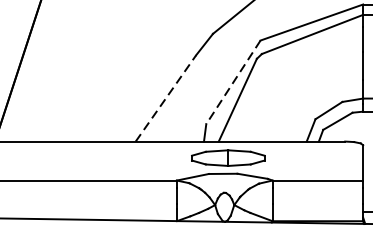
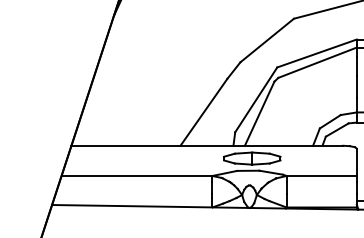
line: (233, 81) -> (256, 99), dashed -> solid
line: (165, 98) -> (203, 112), dashed -> solid

